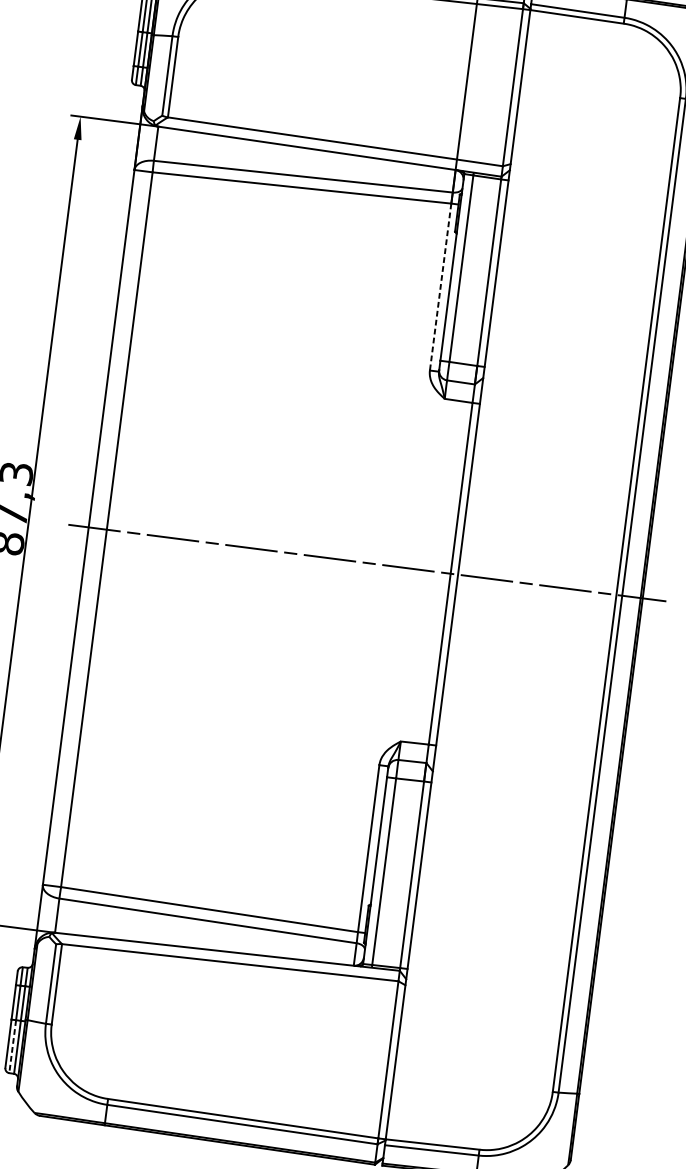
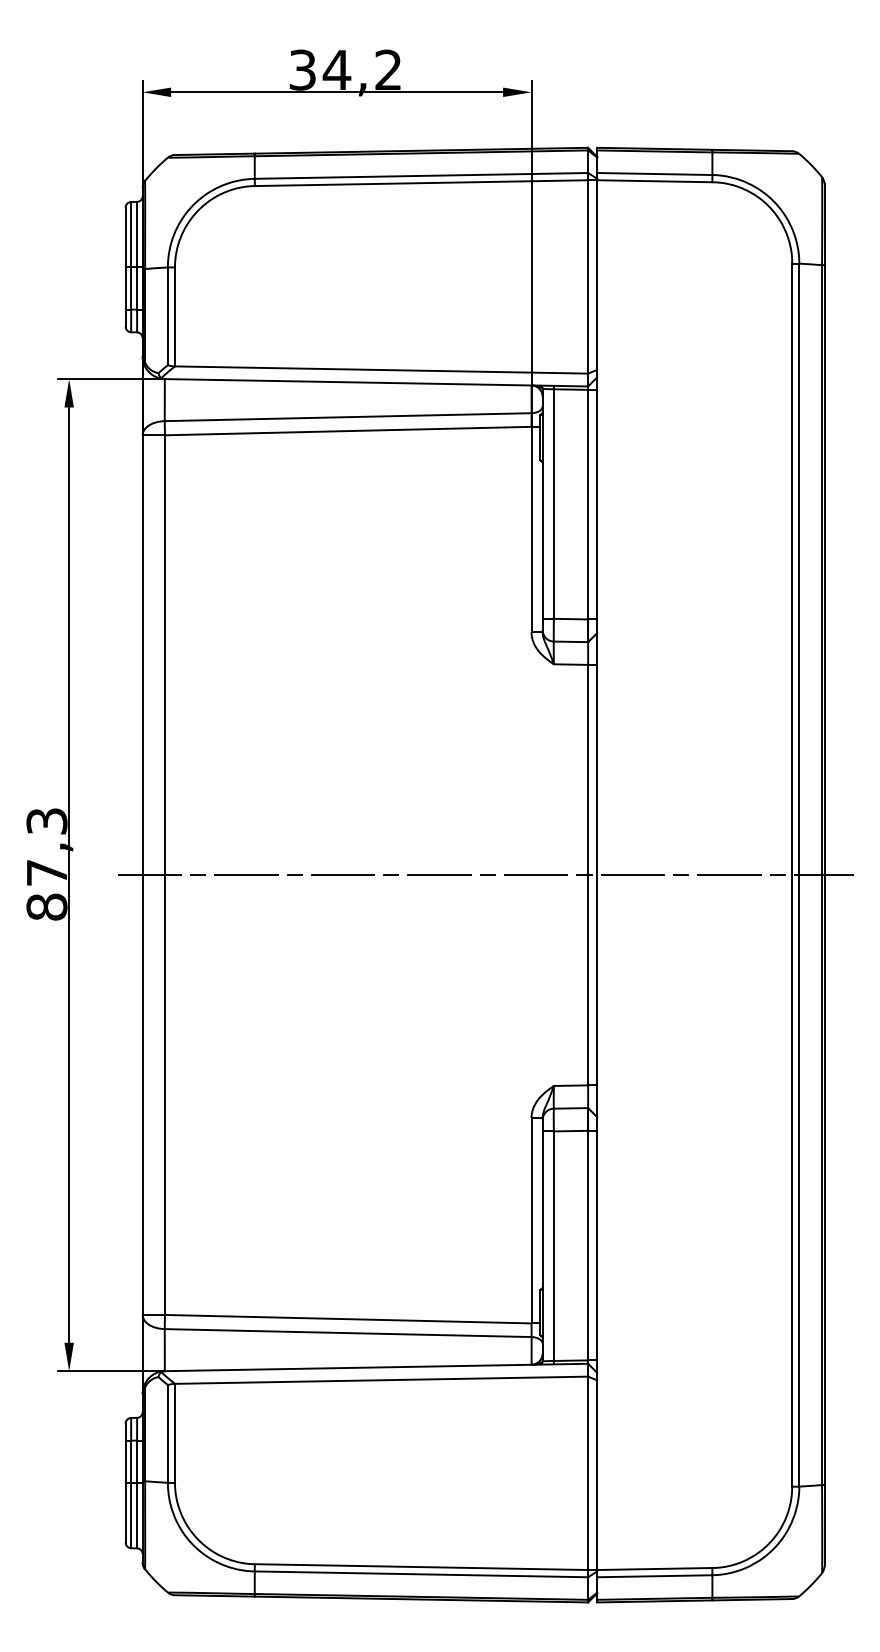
line: (440, 287) -> (531, 529), dashed -> solid
line: (12, 1046) -> (131, 1515), dashed -> solid

